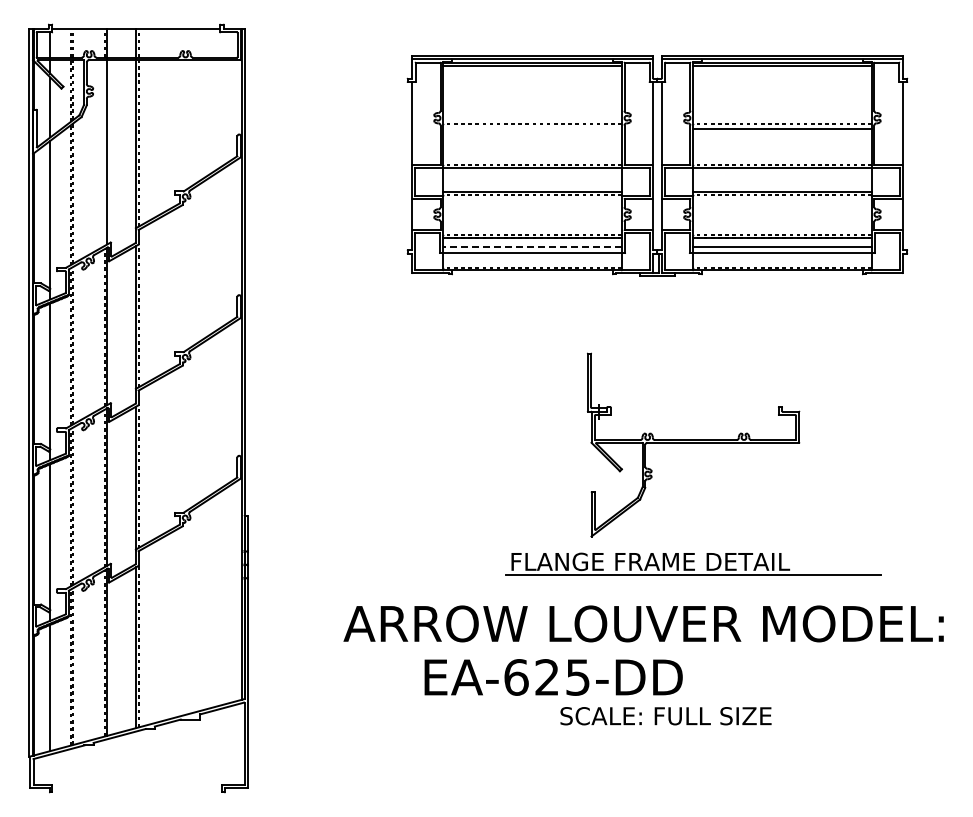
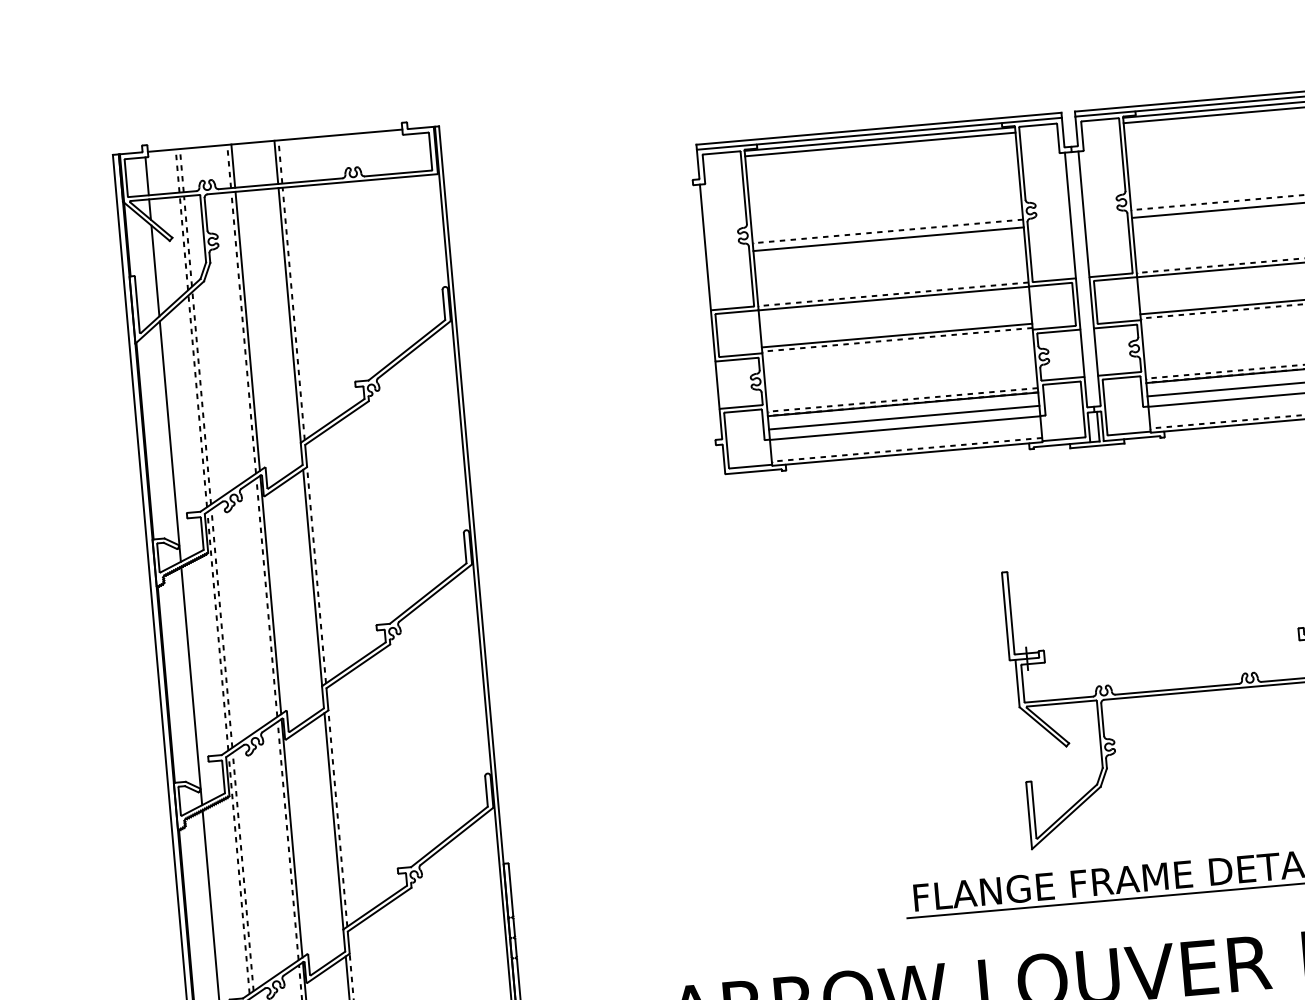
line: (532, 128) -> (888, 238), added
line: (104, 152) -> (243, 332), added
line: (532, 246) -> (904, 417), dashed -> solid

